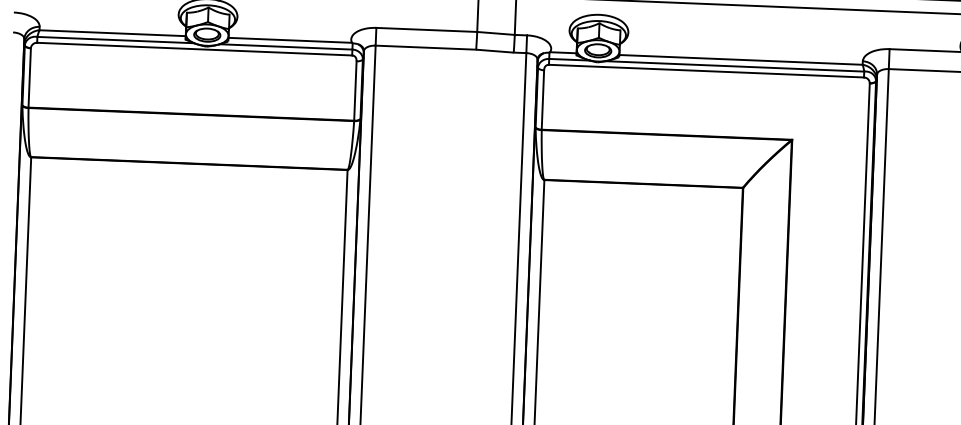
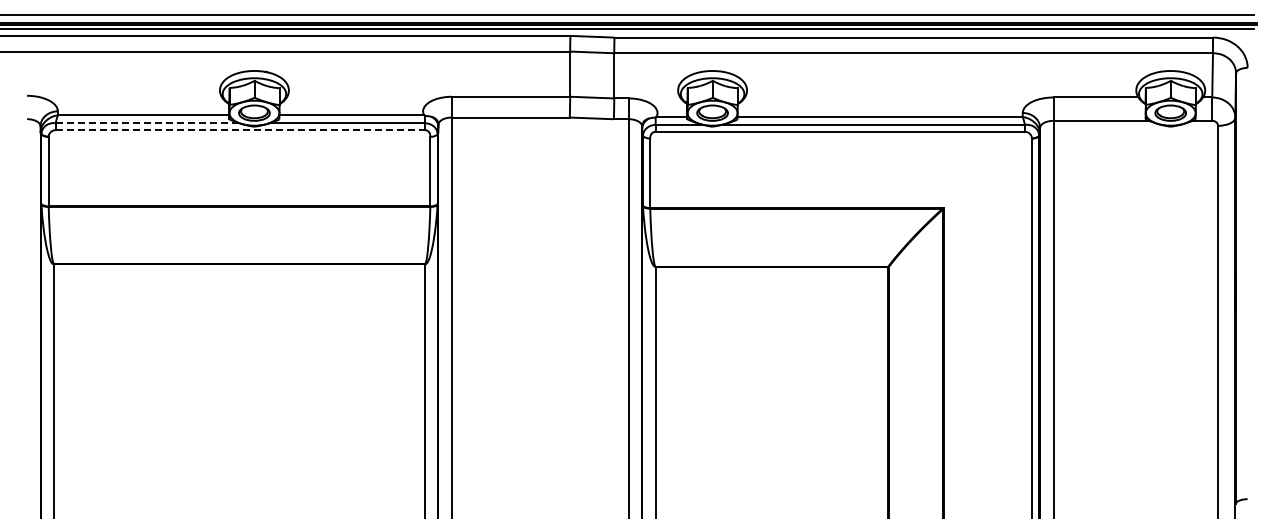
line: (115, 40) -> (147, 123), solid -> dashed
line: (194, 49) -> (240, 130), solid -> dashed

